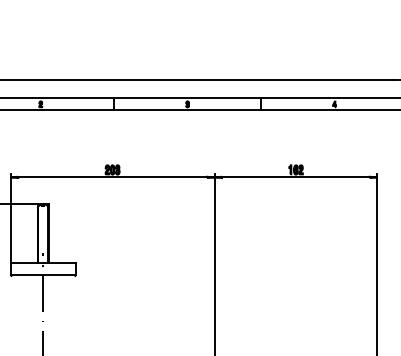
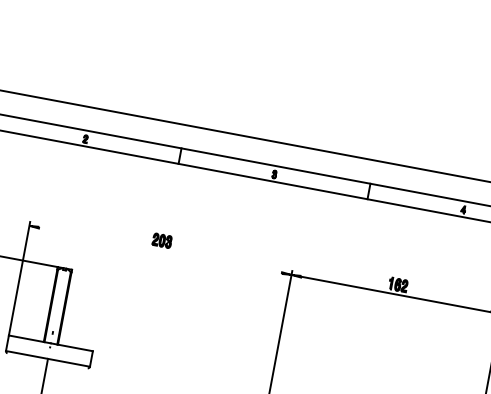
line: (112, 177) -> (160, 250), removed

